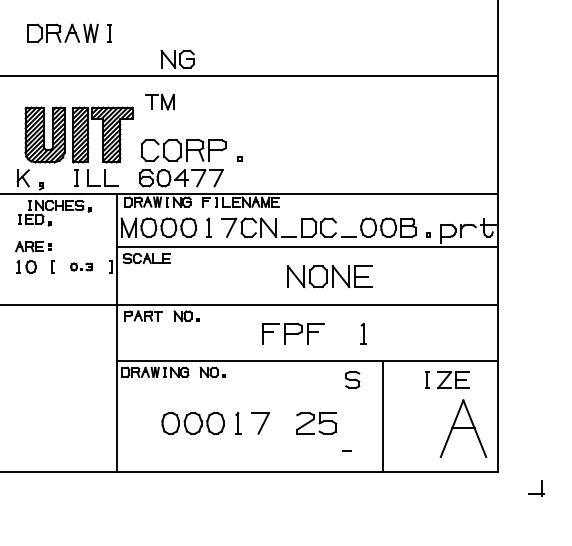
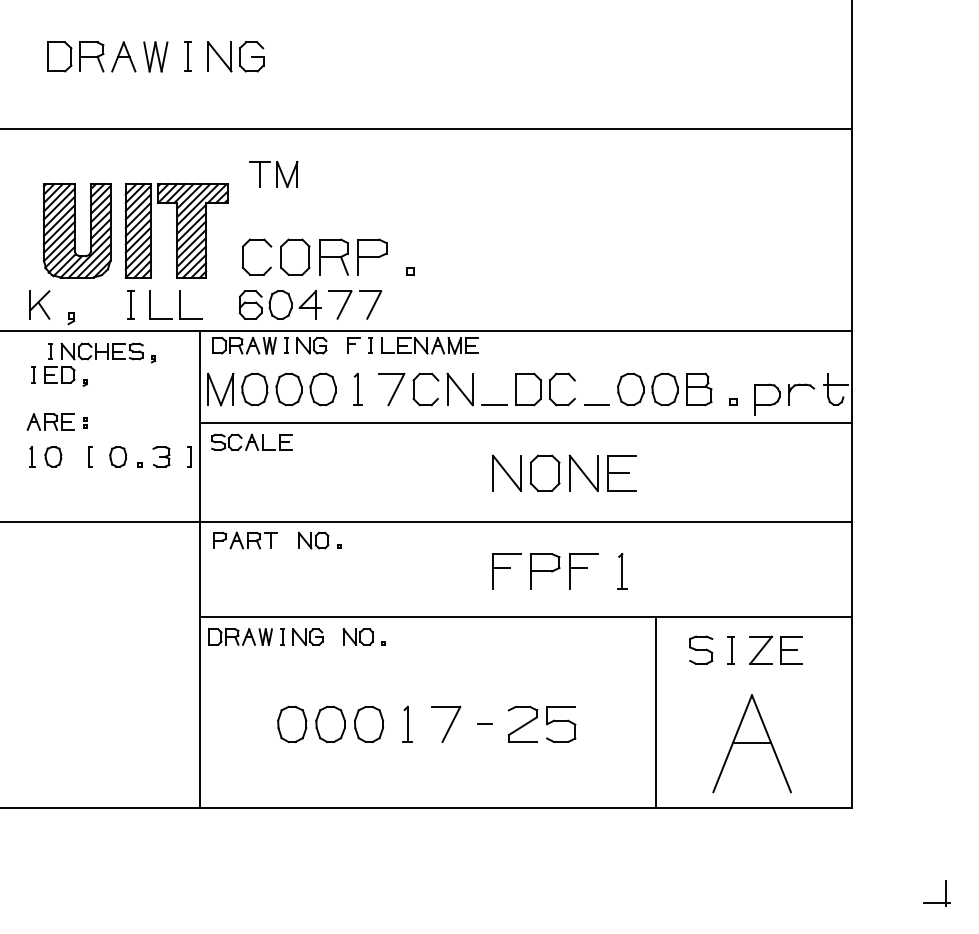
part: (177, 58) -> (235, 55), moved
part: (81, 266) -> (139, 455), size x1.67
part: (293, 333) -> (545, 570), moved
part: (352, 379) -> (700, 649), moved
part: (463, 428) -> (752, 743), moved
line: (346, 450) -> (483, 722), moved
part: (536, 488) -> (936, 893), moved

